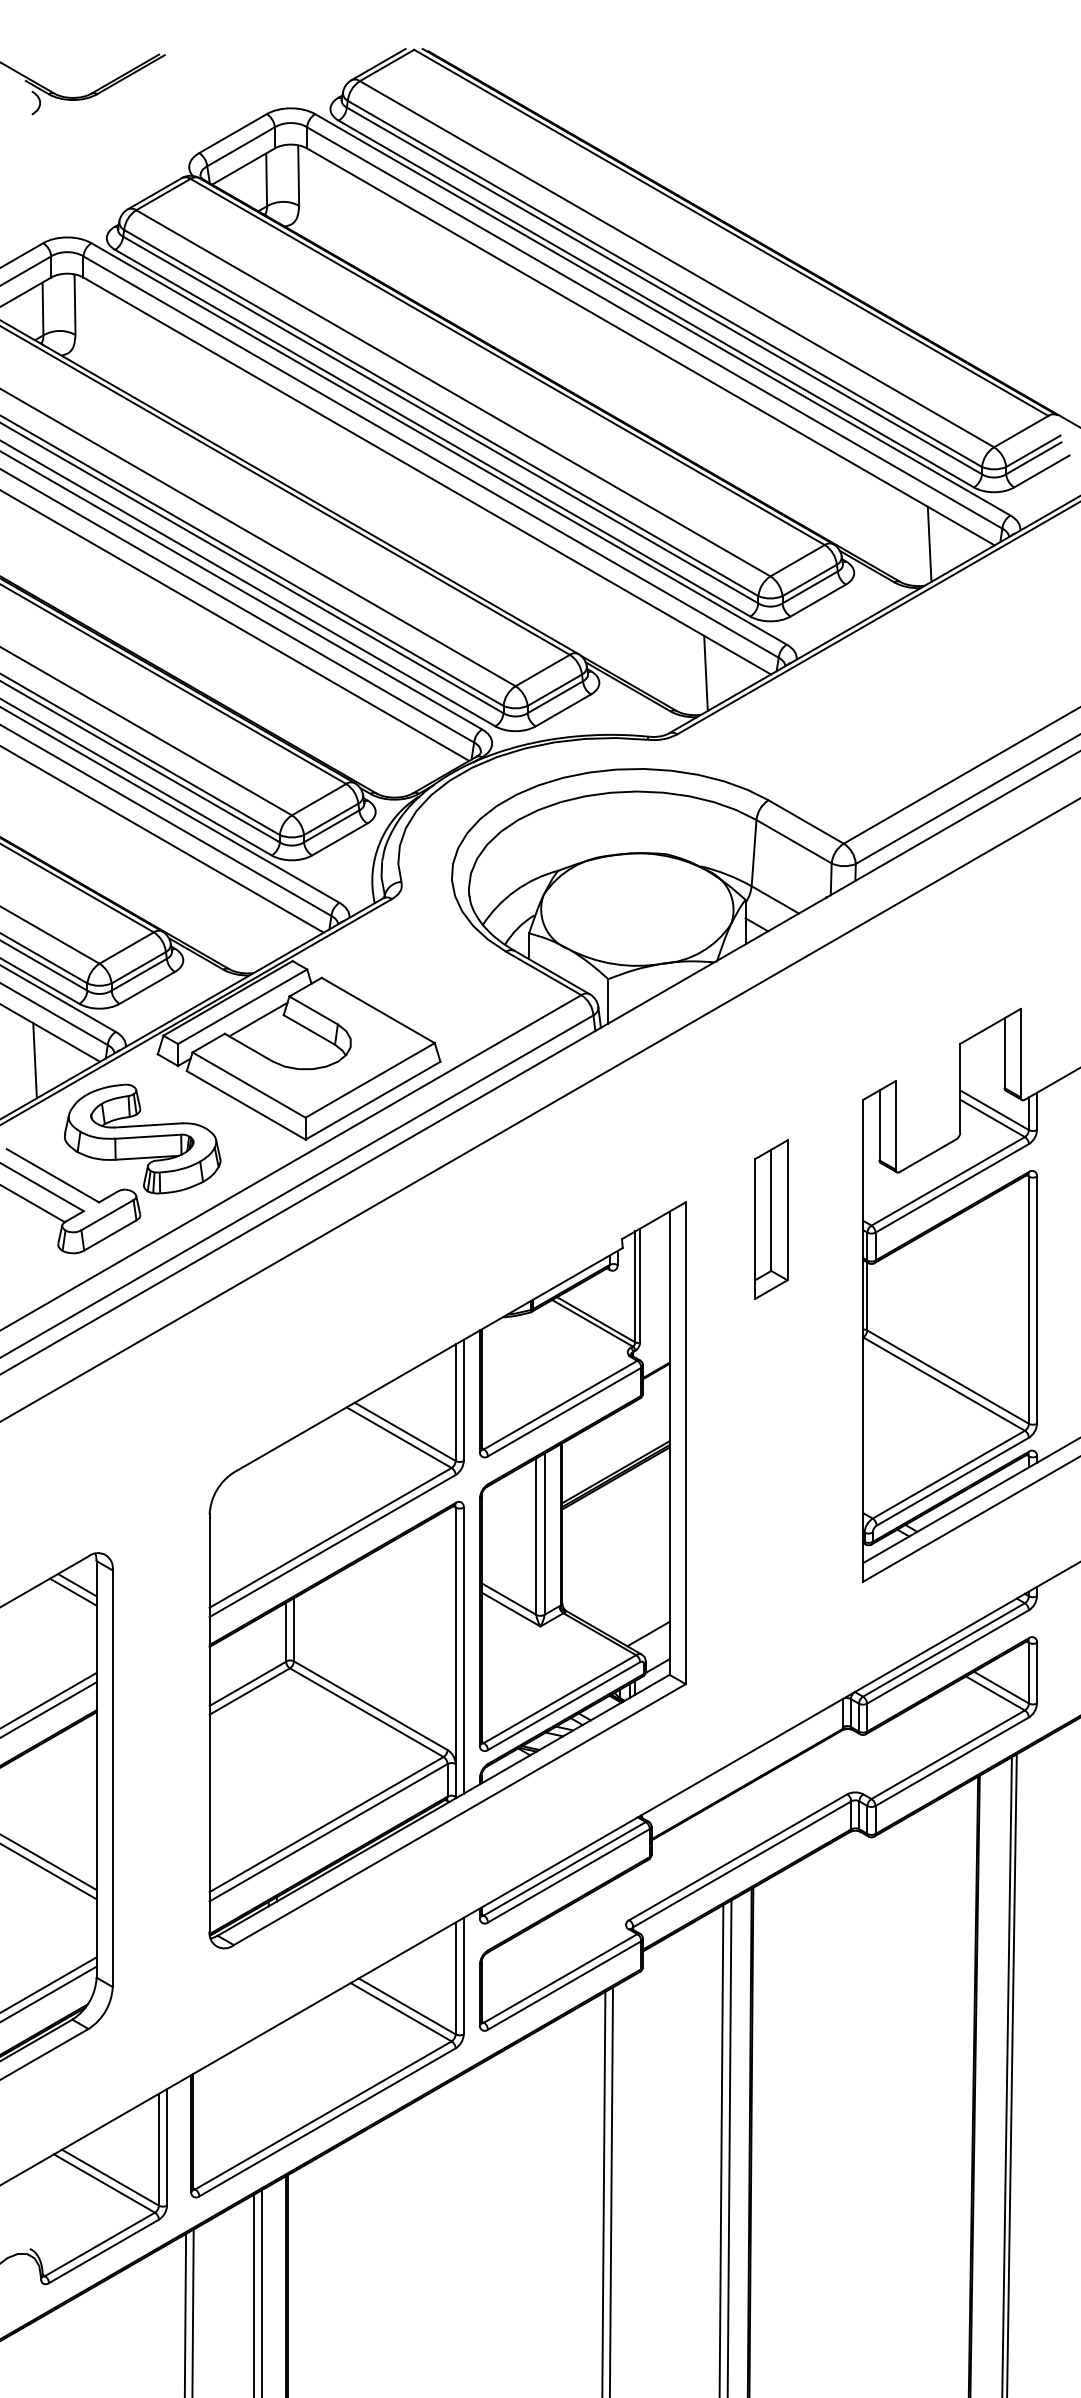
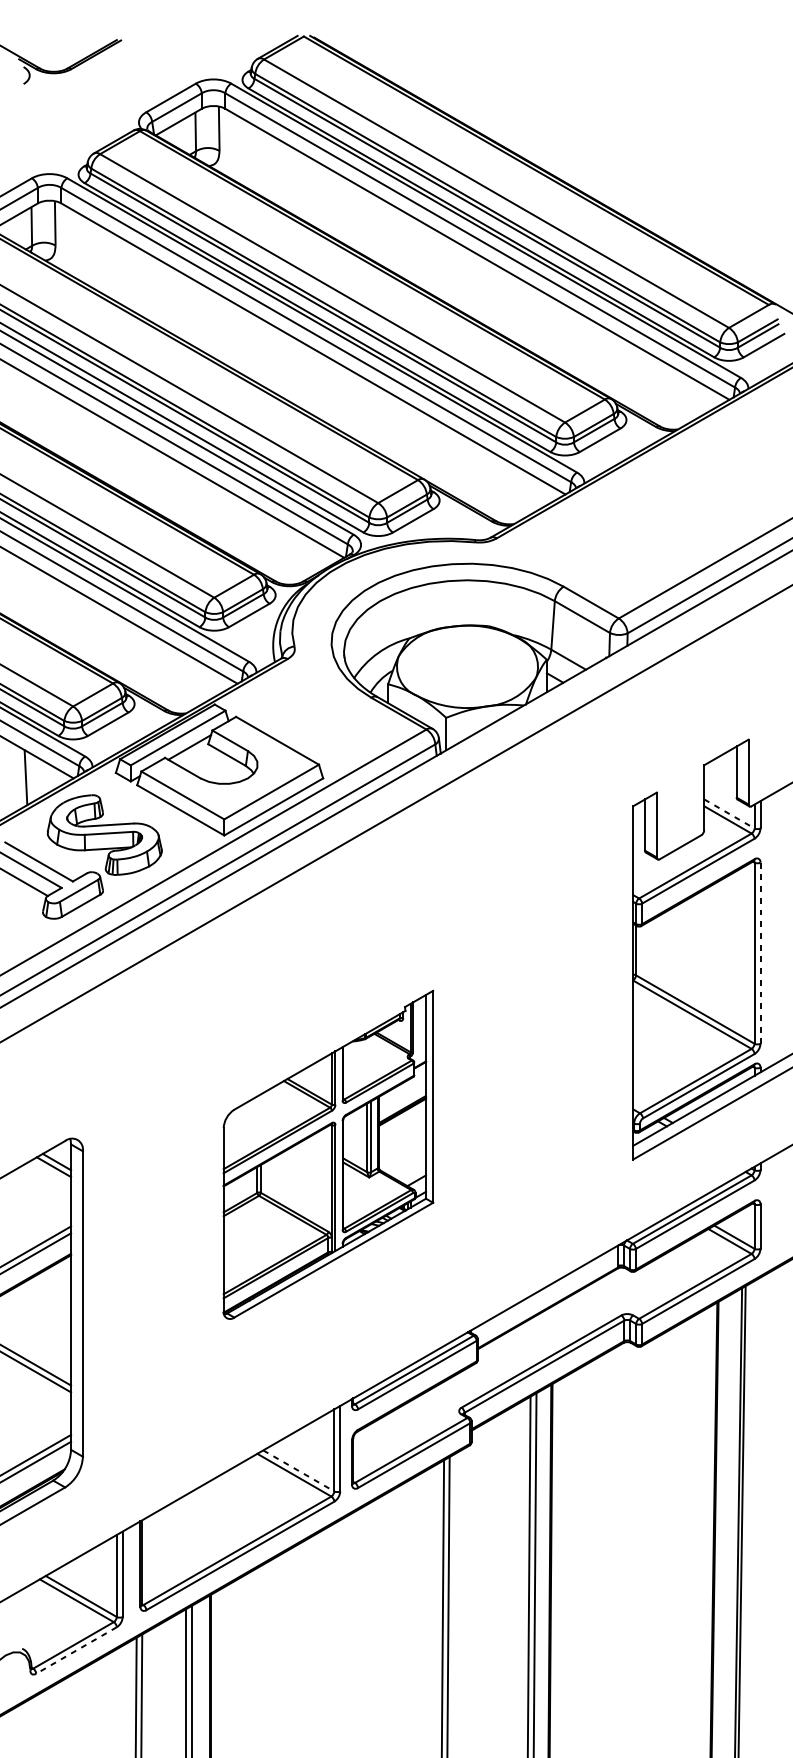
line: (929, 543) -> (681, 398), removed
line: (705, 672) -> (517, 493), removed
line: (994, 1110) -> (729, 814), solid -> dashed
part: (771, 1219) -> (565, 894), removed
line: (1037, 1300) -> (760, 953), solid -> dashed
part: (447, 1575) -> (328, 1155), size x0.6
line: (407, 2006) -> (298, 1470), solid -> dashed
line: (103, 2251) -> (76, 1650), solid -> dashed

